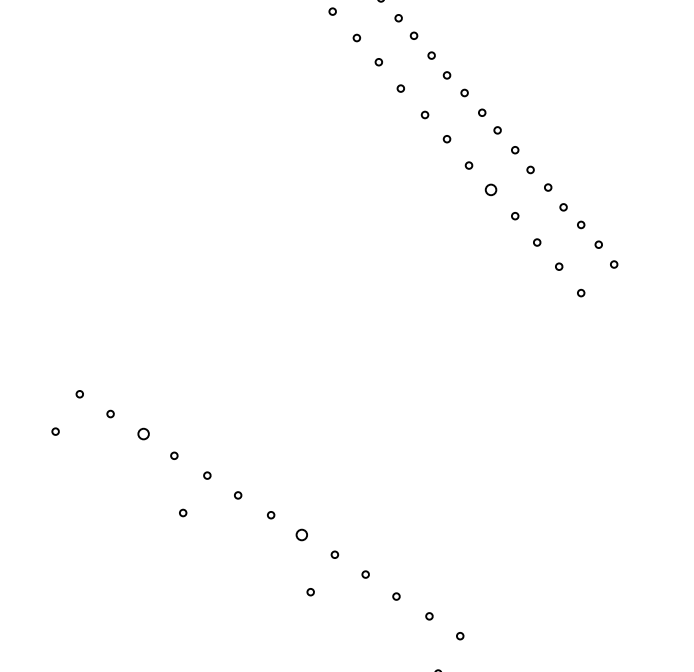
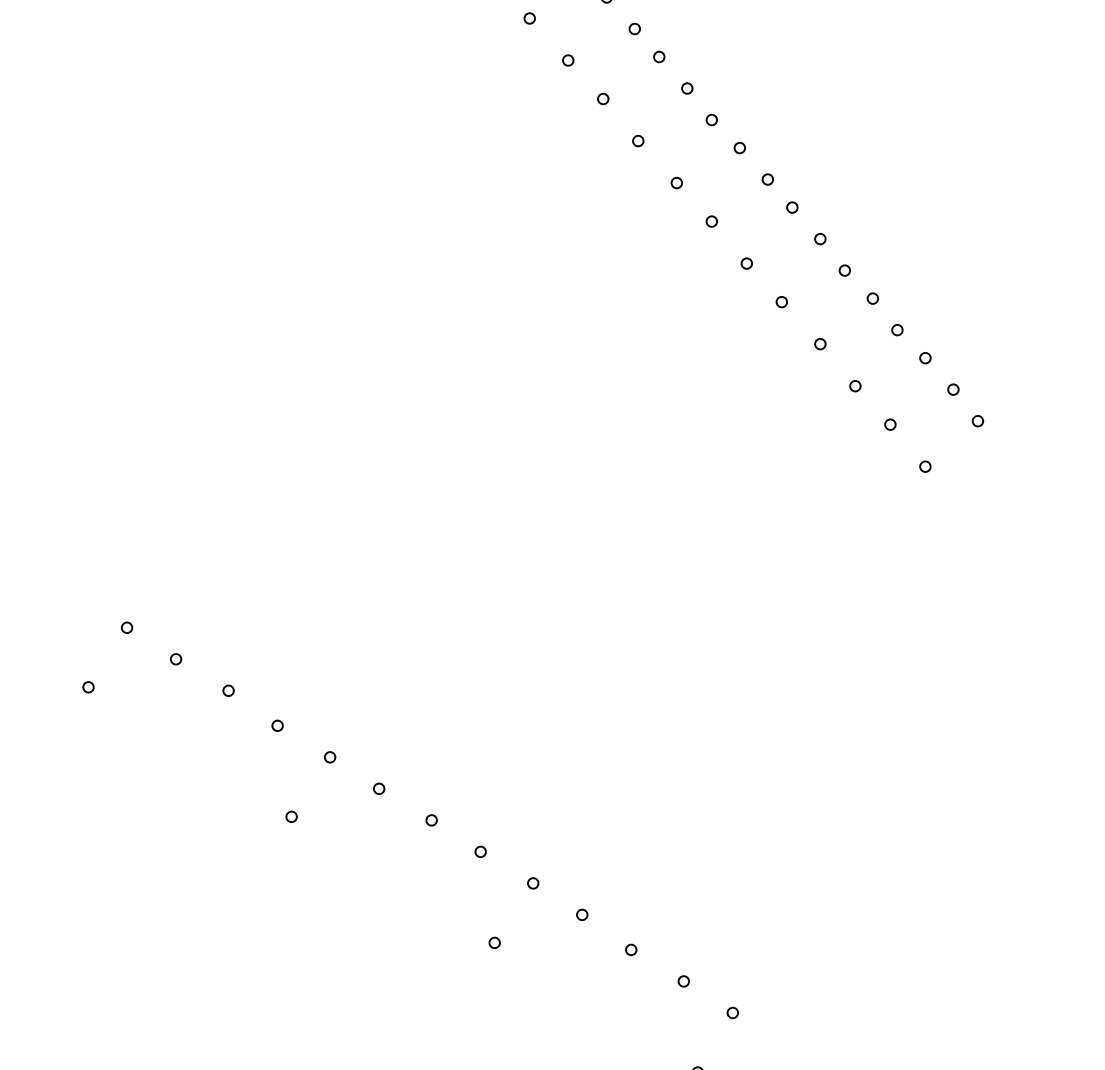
part: (490, 189) -> (781, 301), size x0.62
part: (143, 433) -> (228, 690), size x0.62
part: (301, 534) -> (480, 851), size x0.62

